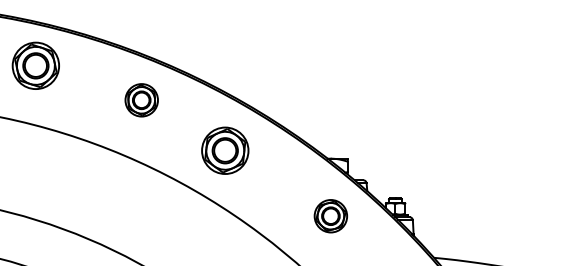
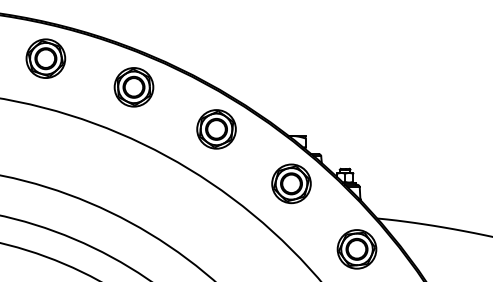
part: (141, 100) -> (133, 87), size x1.43
part: (225, 150) -> (216, 129), moved
part: (330, 215) -> (291, 183), size x1.43

